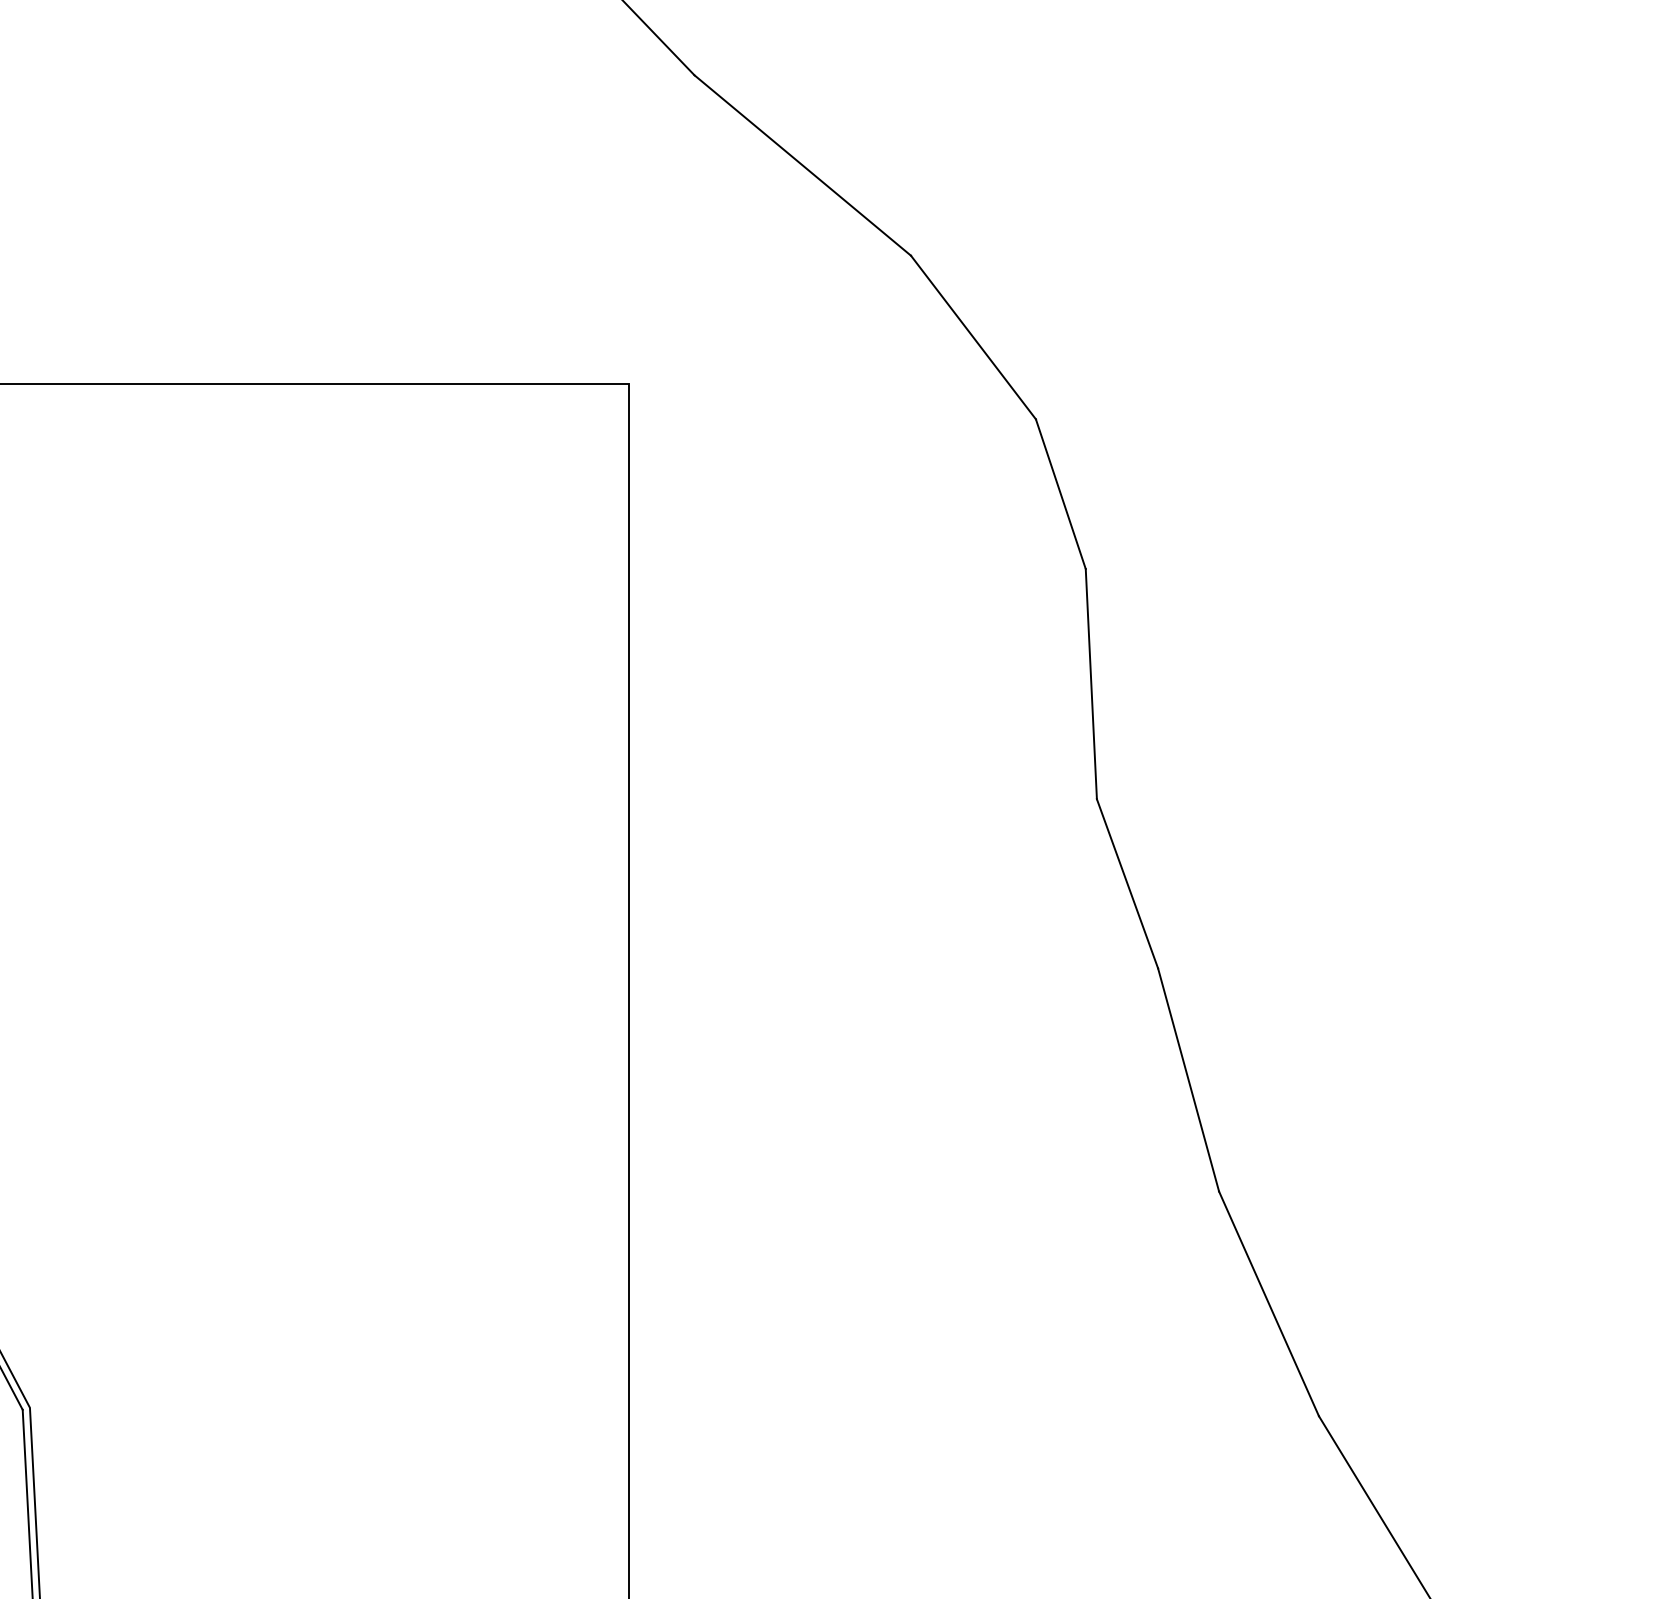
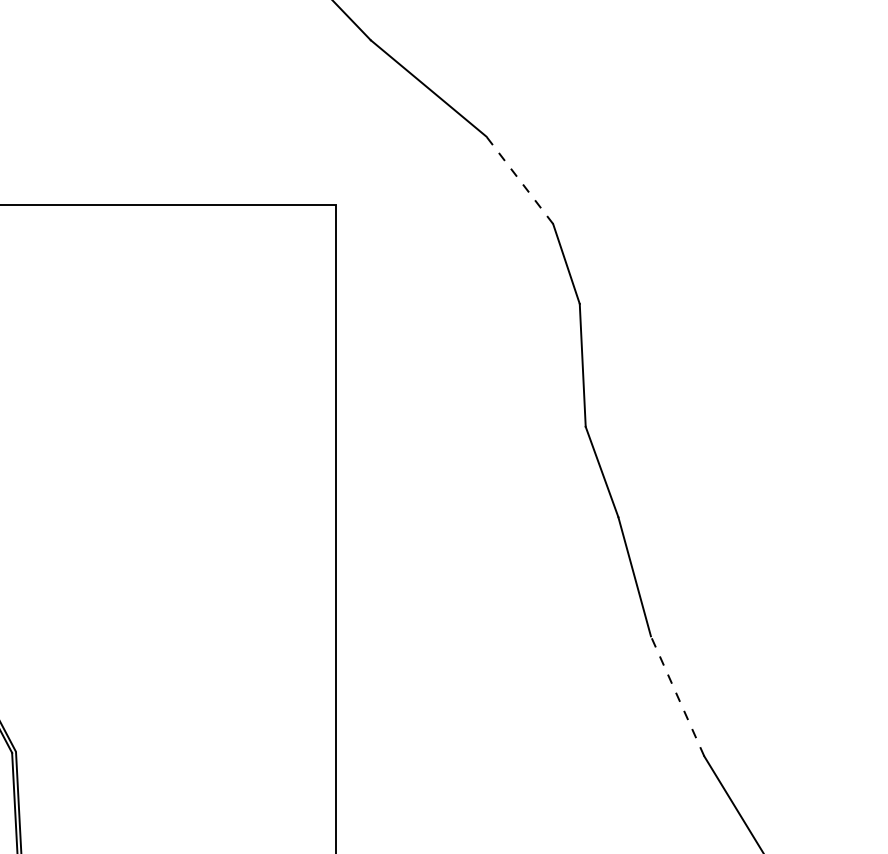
line: (972, 337) -> (519, 180), solid -> dashed
line: (1268, 1304) -> (677, 696), solid -> dashed

